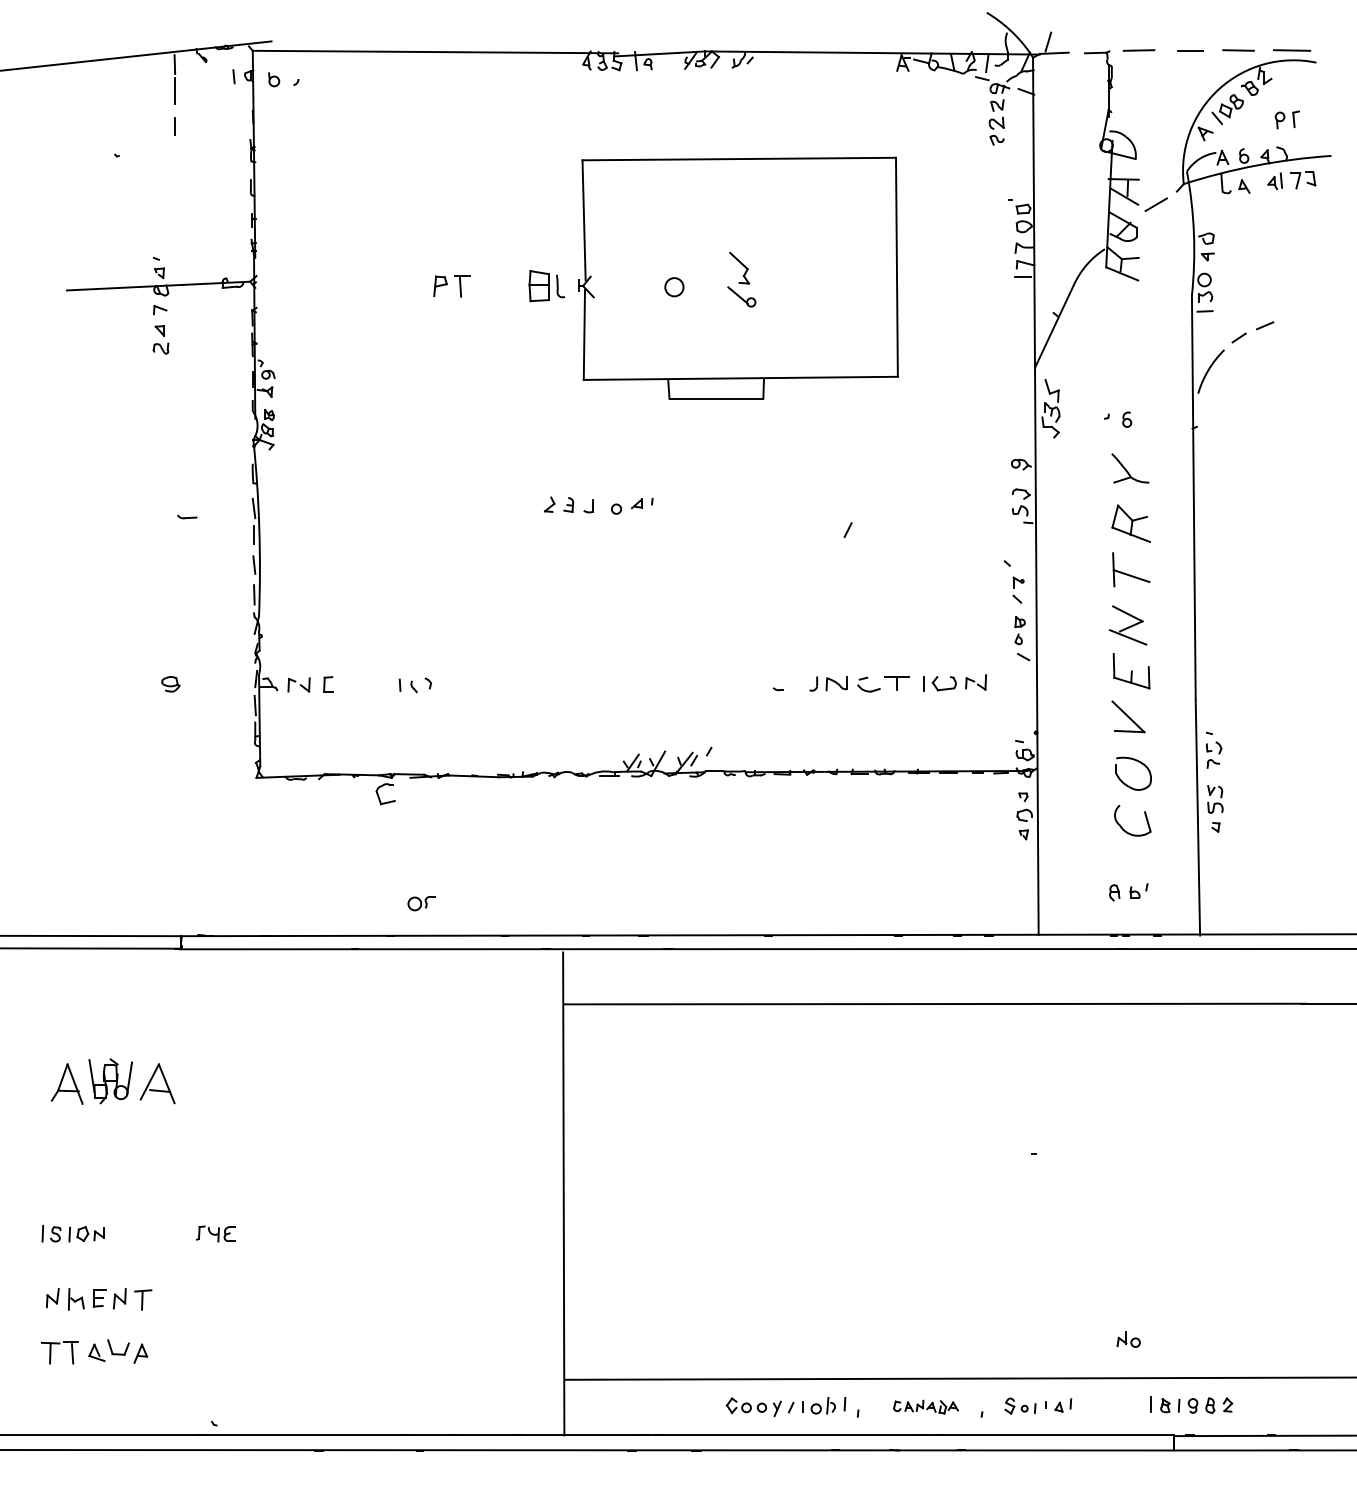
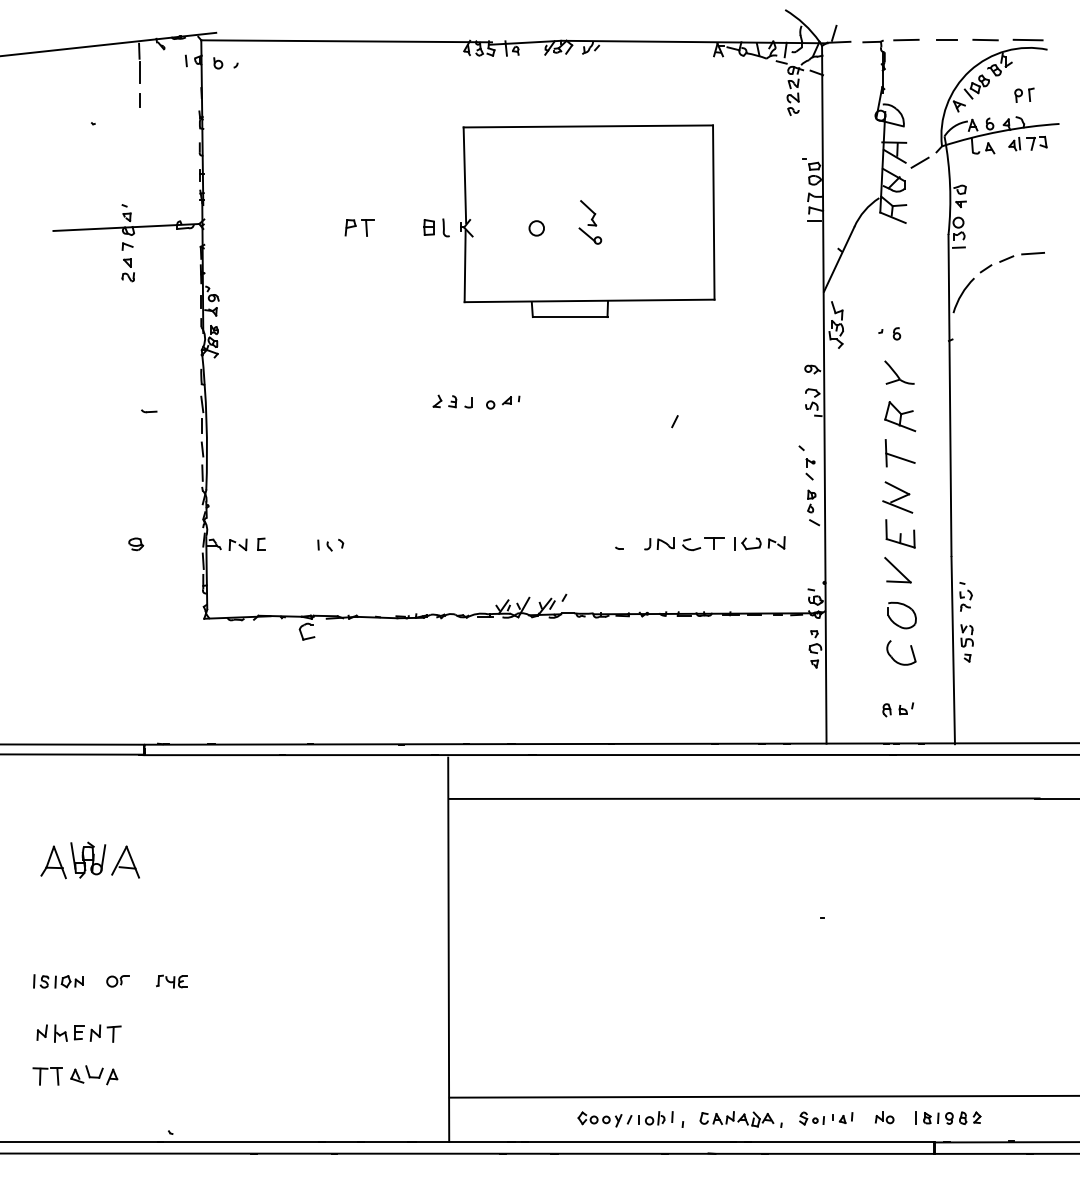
part: (538, 285) -> (428, 227), size x0.62
line: (1298, 318) -> (1033, 253), added
part: (421, 903) -> (117, 981), moved
part: (1128, 1339) -> (884, 1117), moved
part: (925, 1407) -> (736, 1119), size x1.43

